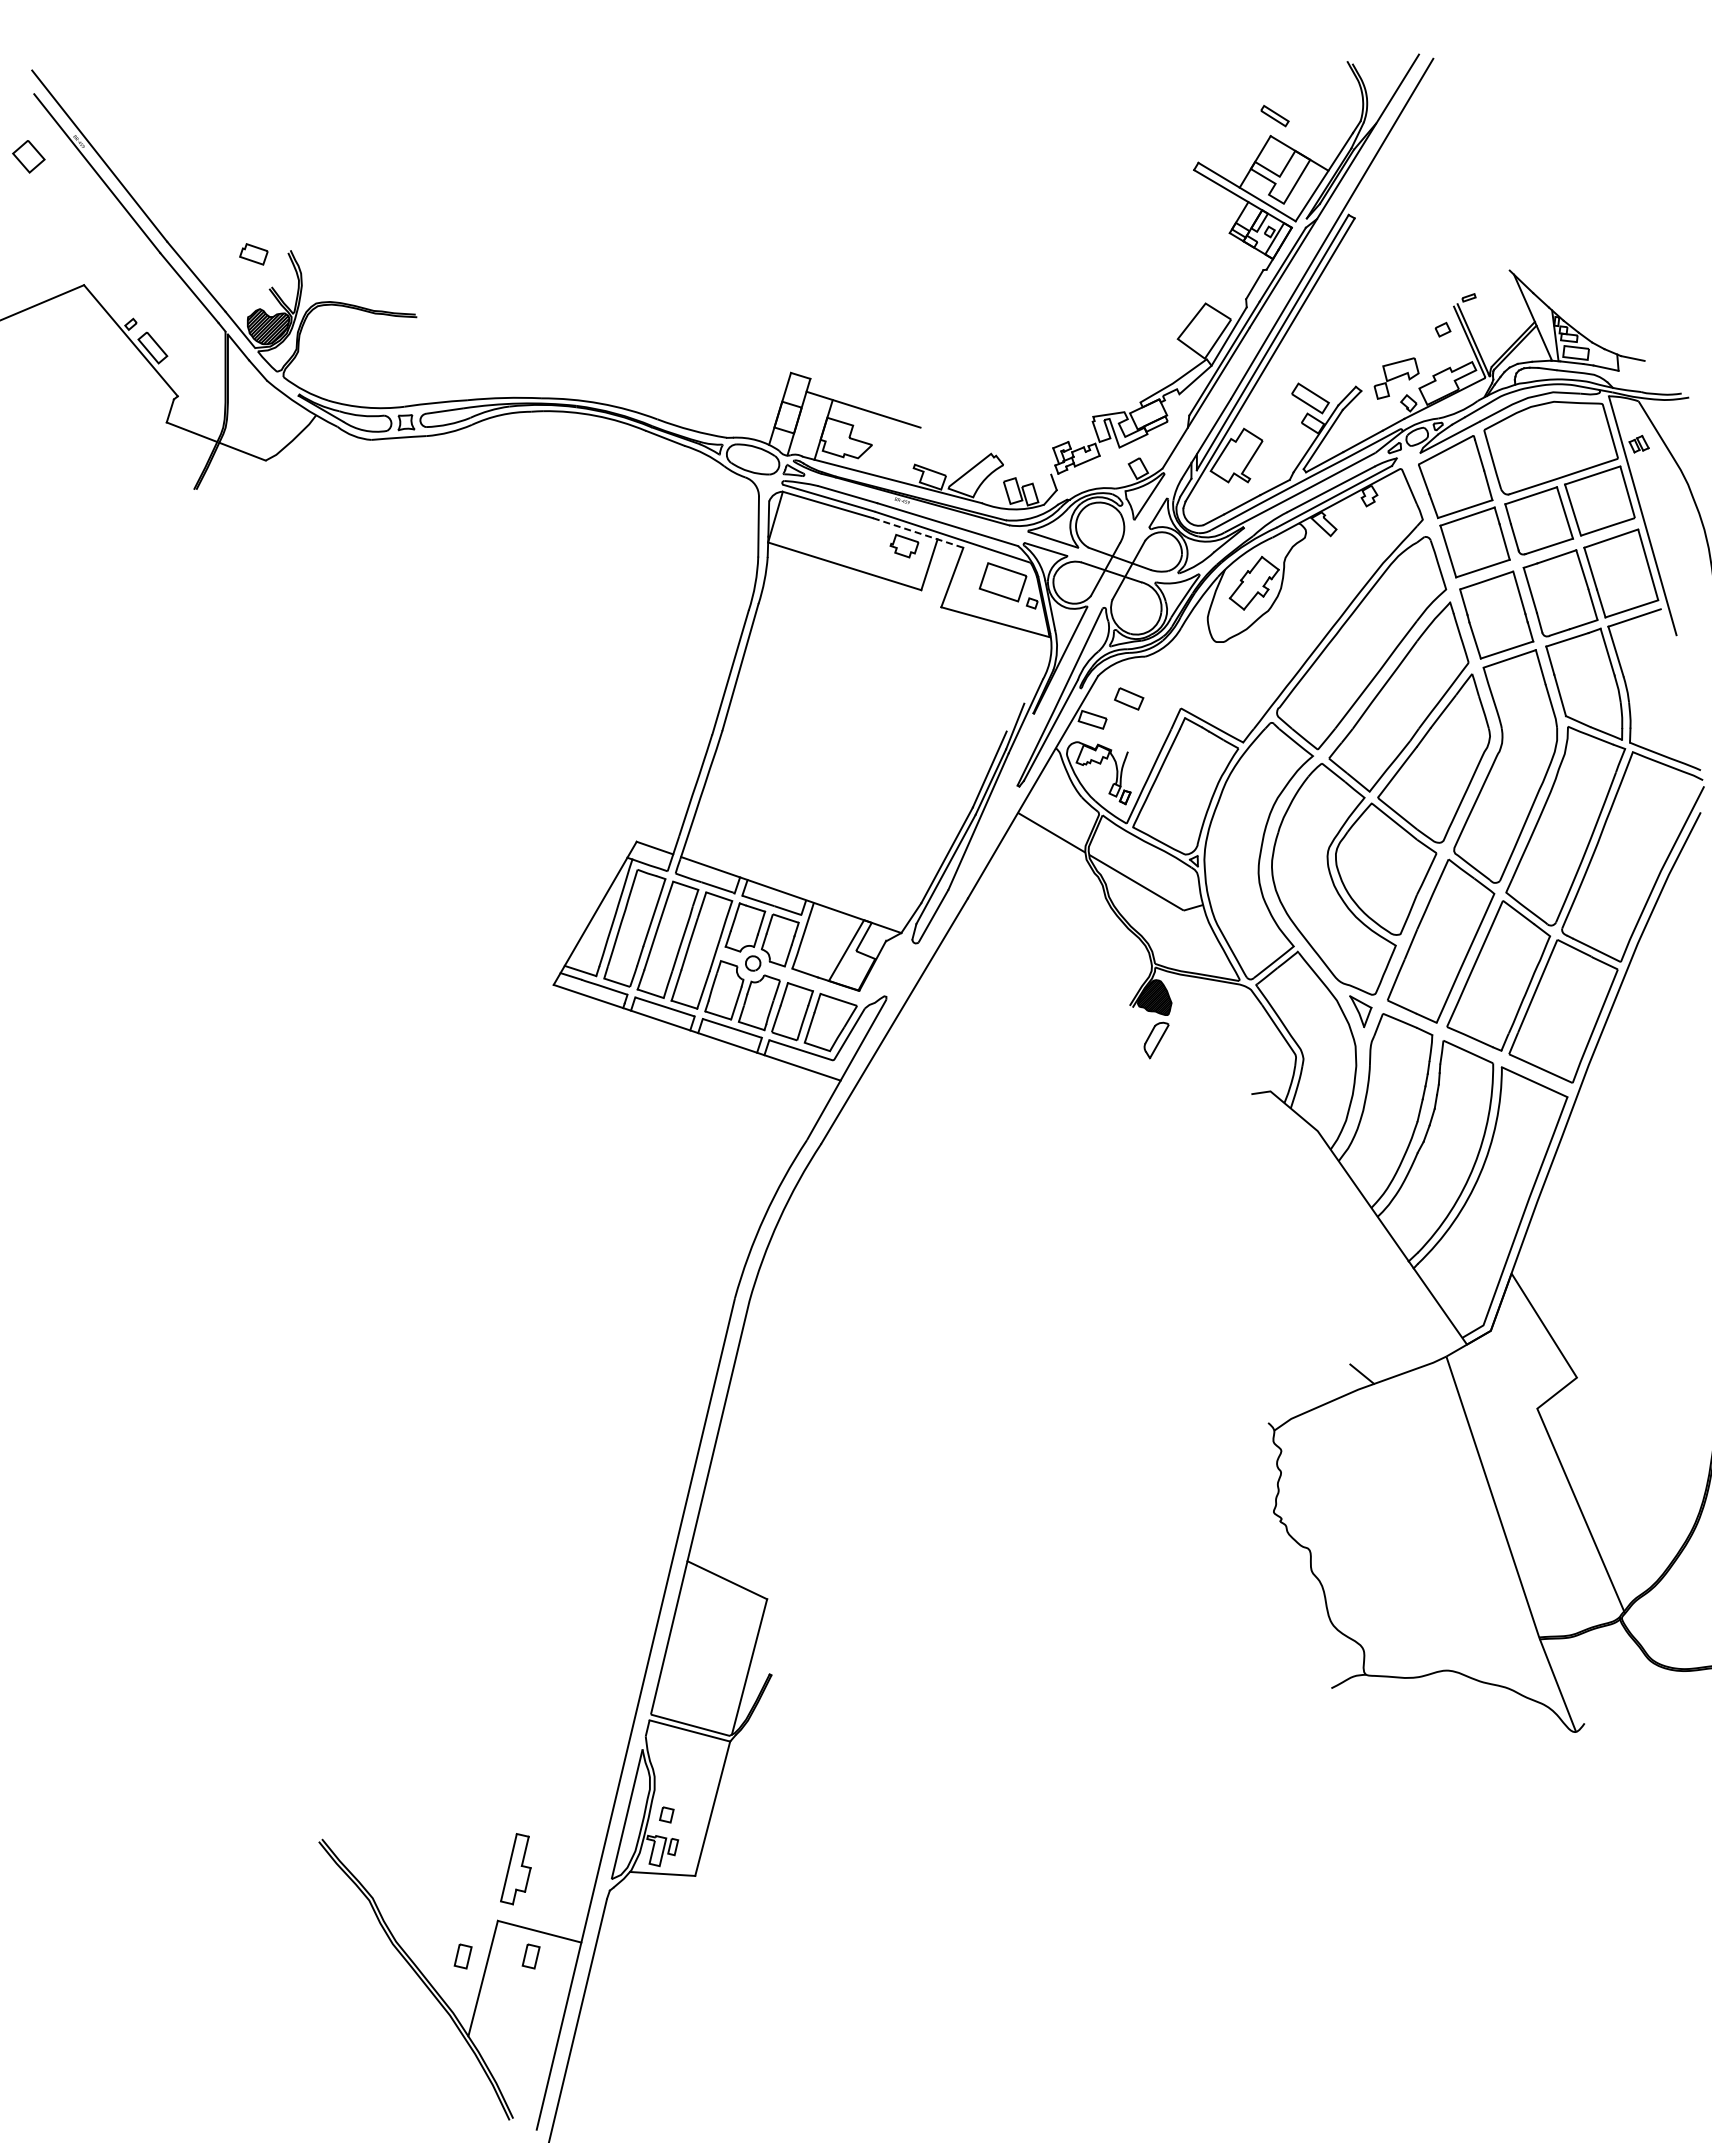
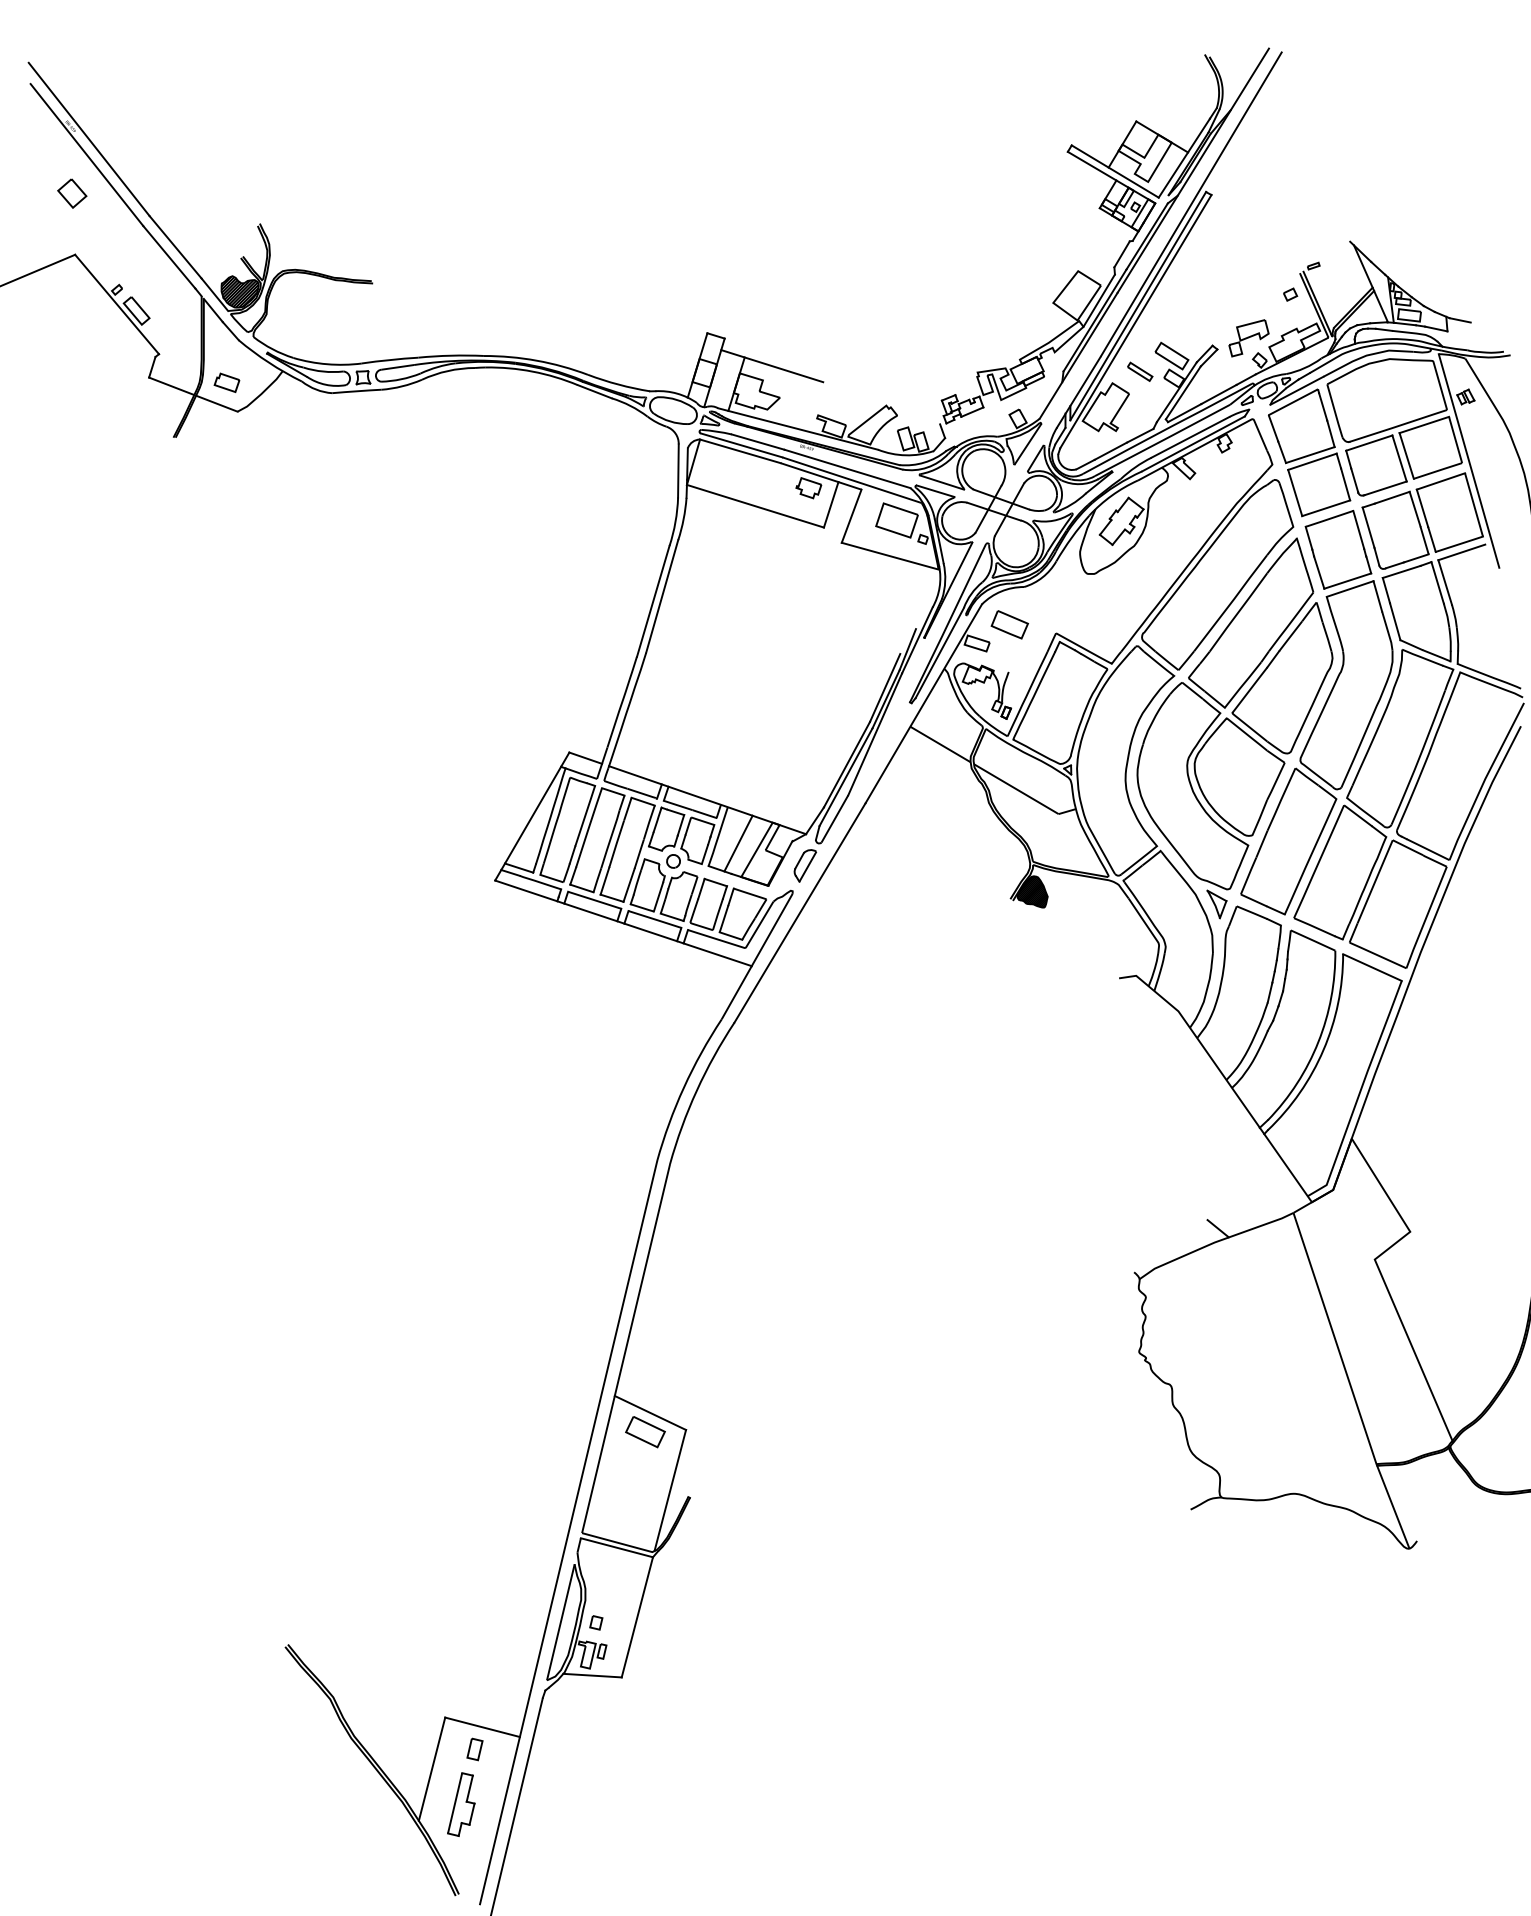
part: (1274, 116) -> (1139, 372), moved
part: (28, 156) -> (71, 193), moved
part: (253, 254) -> (226, 382), moved
line: (918, 533) -> (821, 476), dashed -> solid
part: (1128, 698) -> (1009, 624), size x1.43
line: (825, 943) -> (738, 843), added
part: (1156, 1040) -> (805, 865), moved
part: (721, 1601) -> (645, 1431), added
part: (515, 1869) -> (460, 1804), moved
part: (462, 1956) -> (413, 1749), removed

